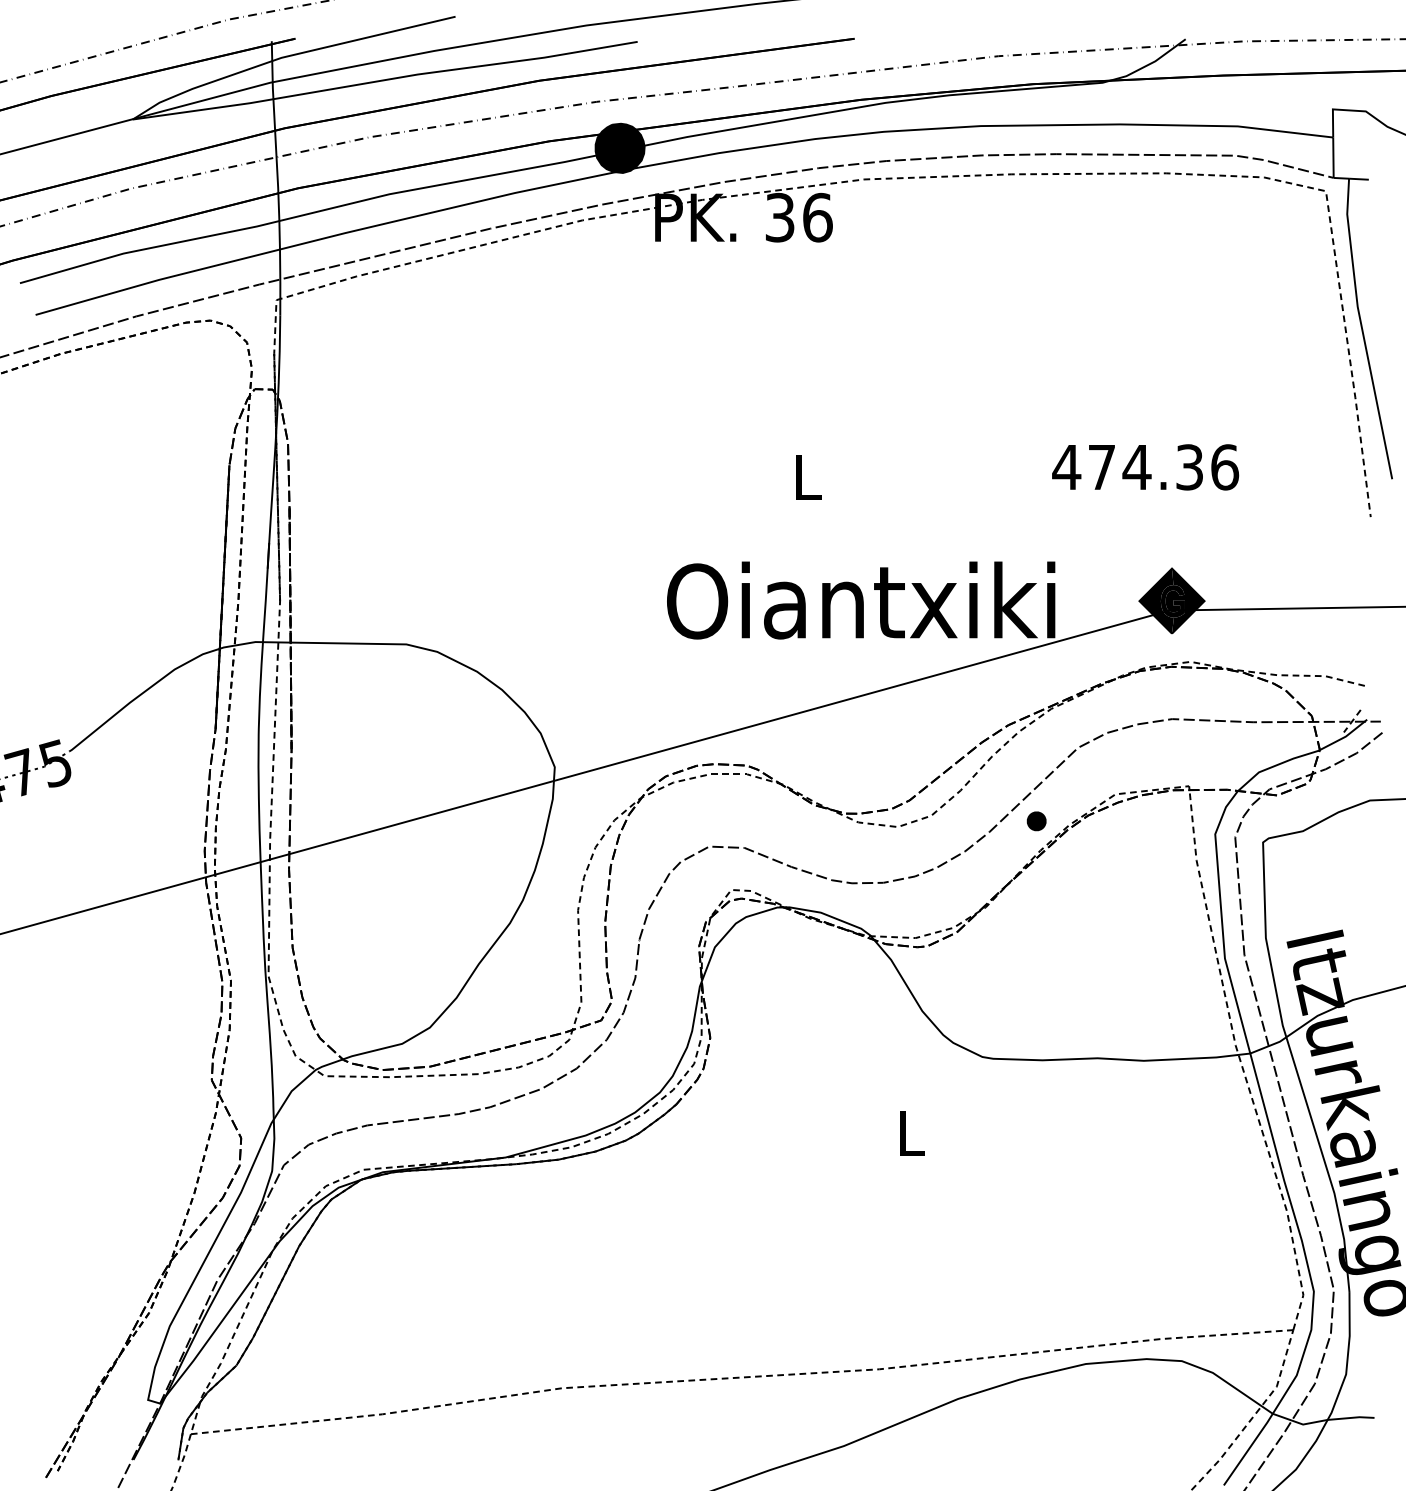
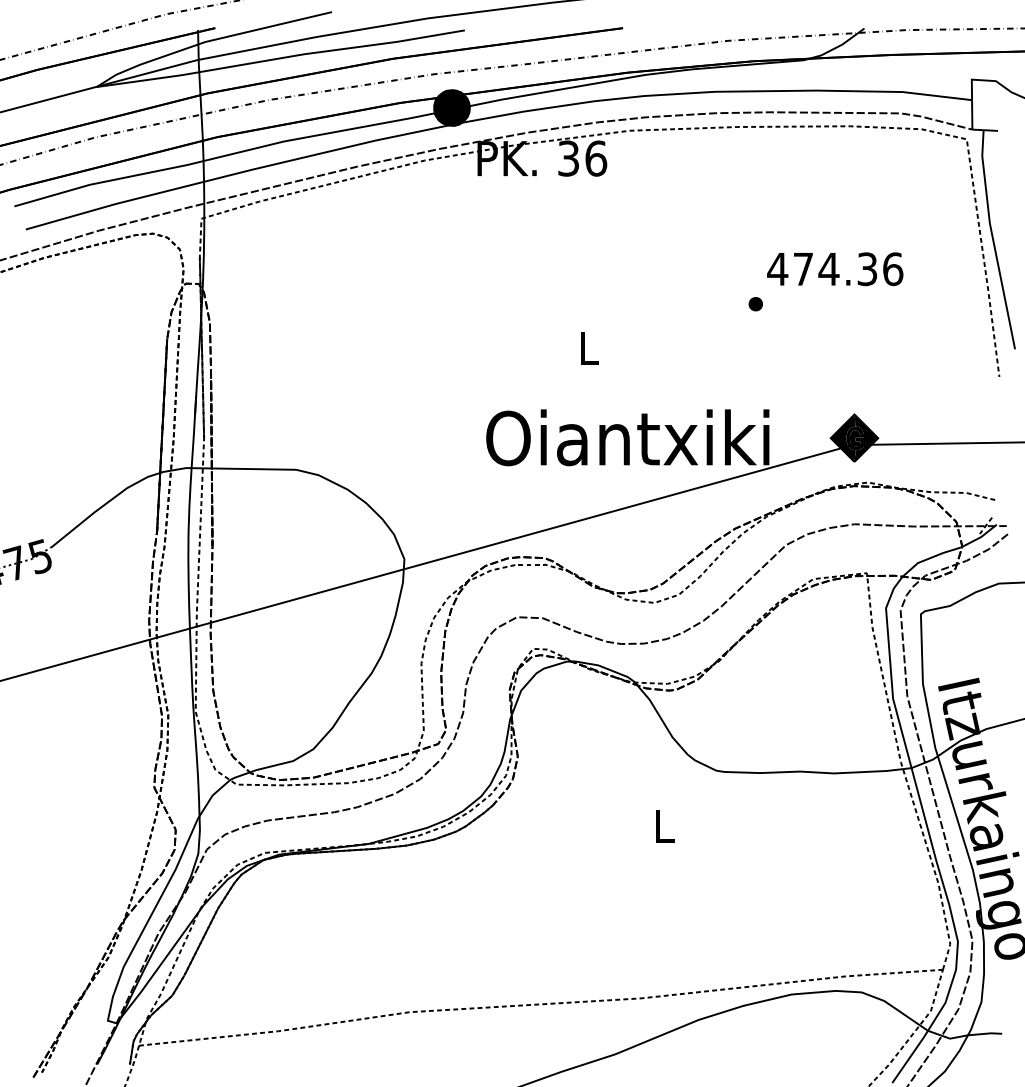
text: (1145, 467) -> (835, 269), moved
part: (1036, 821) -> (755, 304), moved

